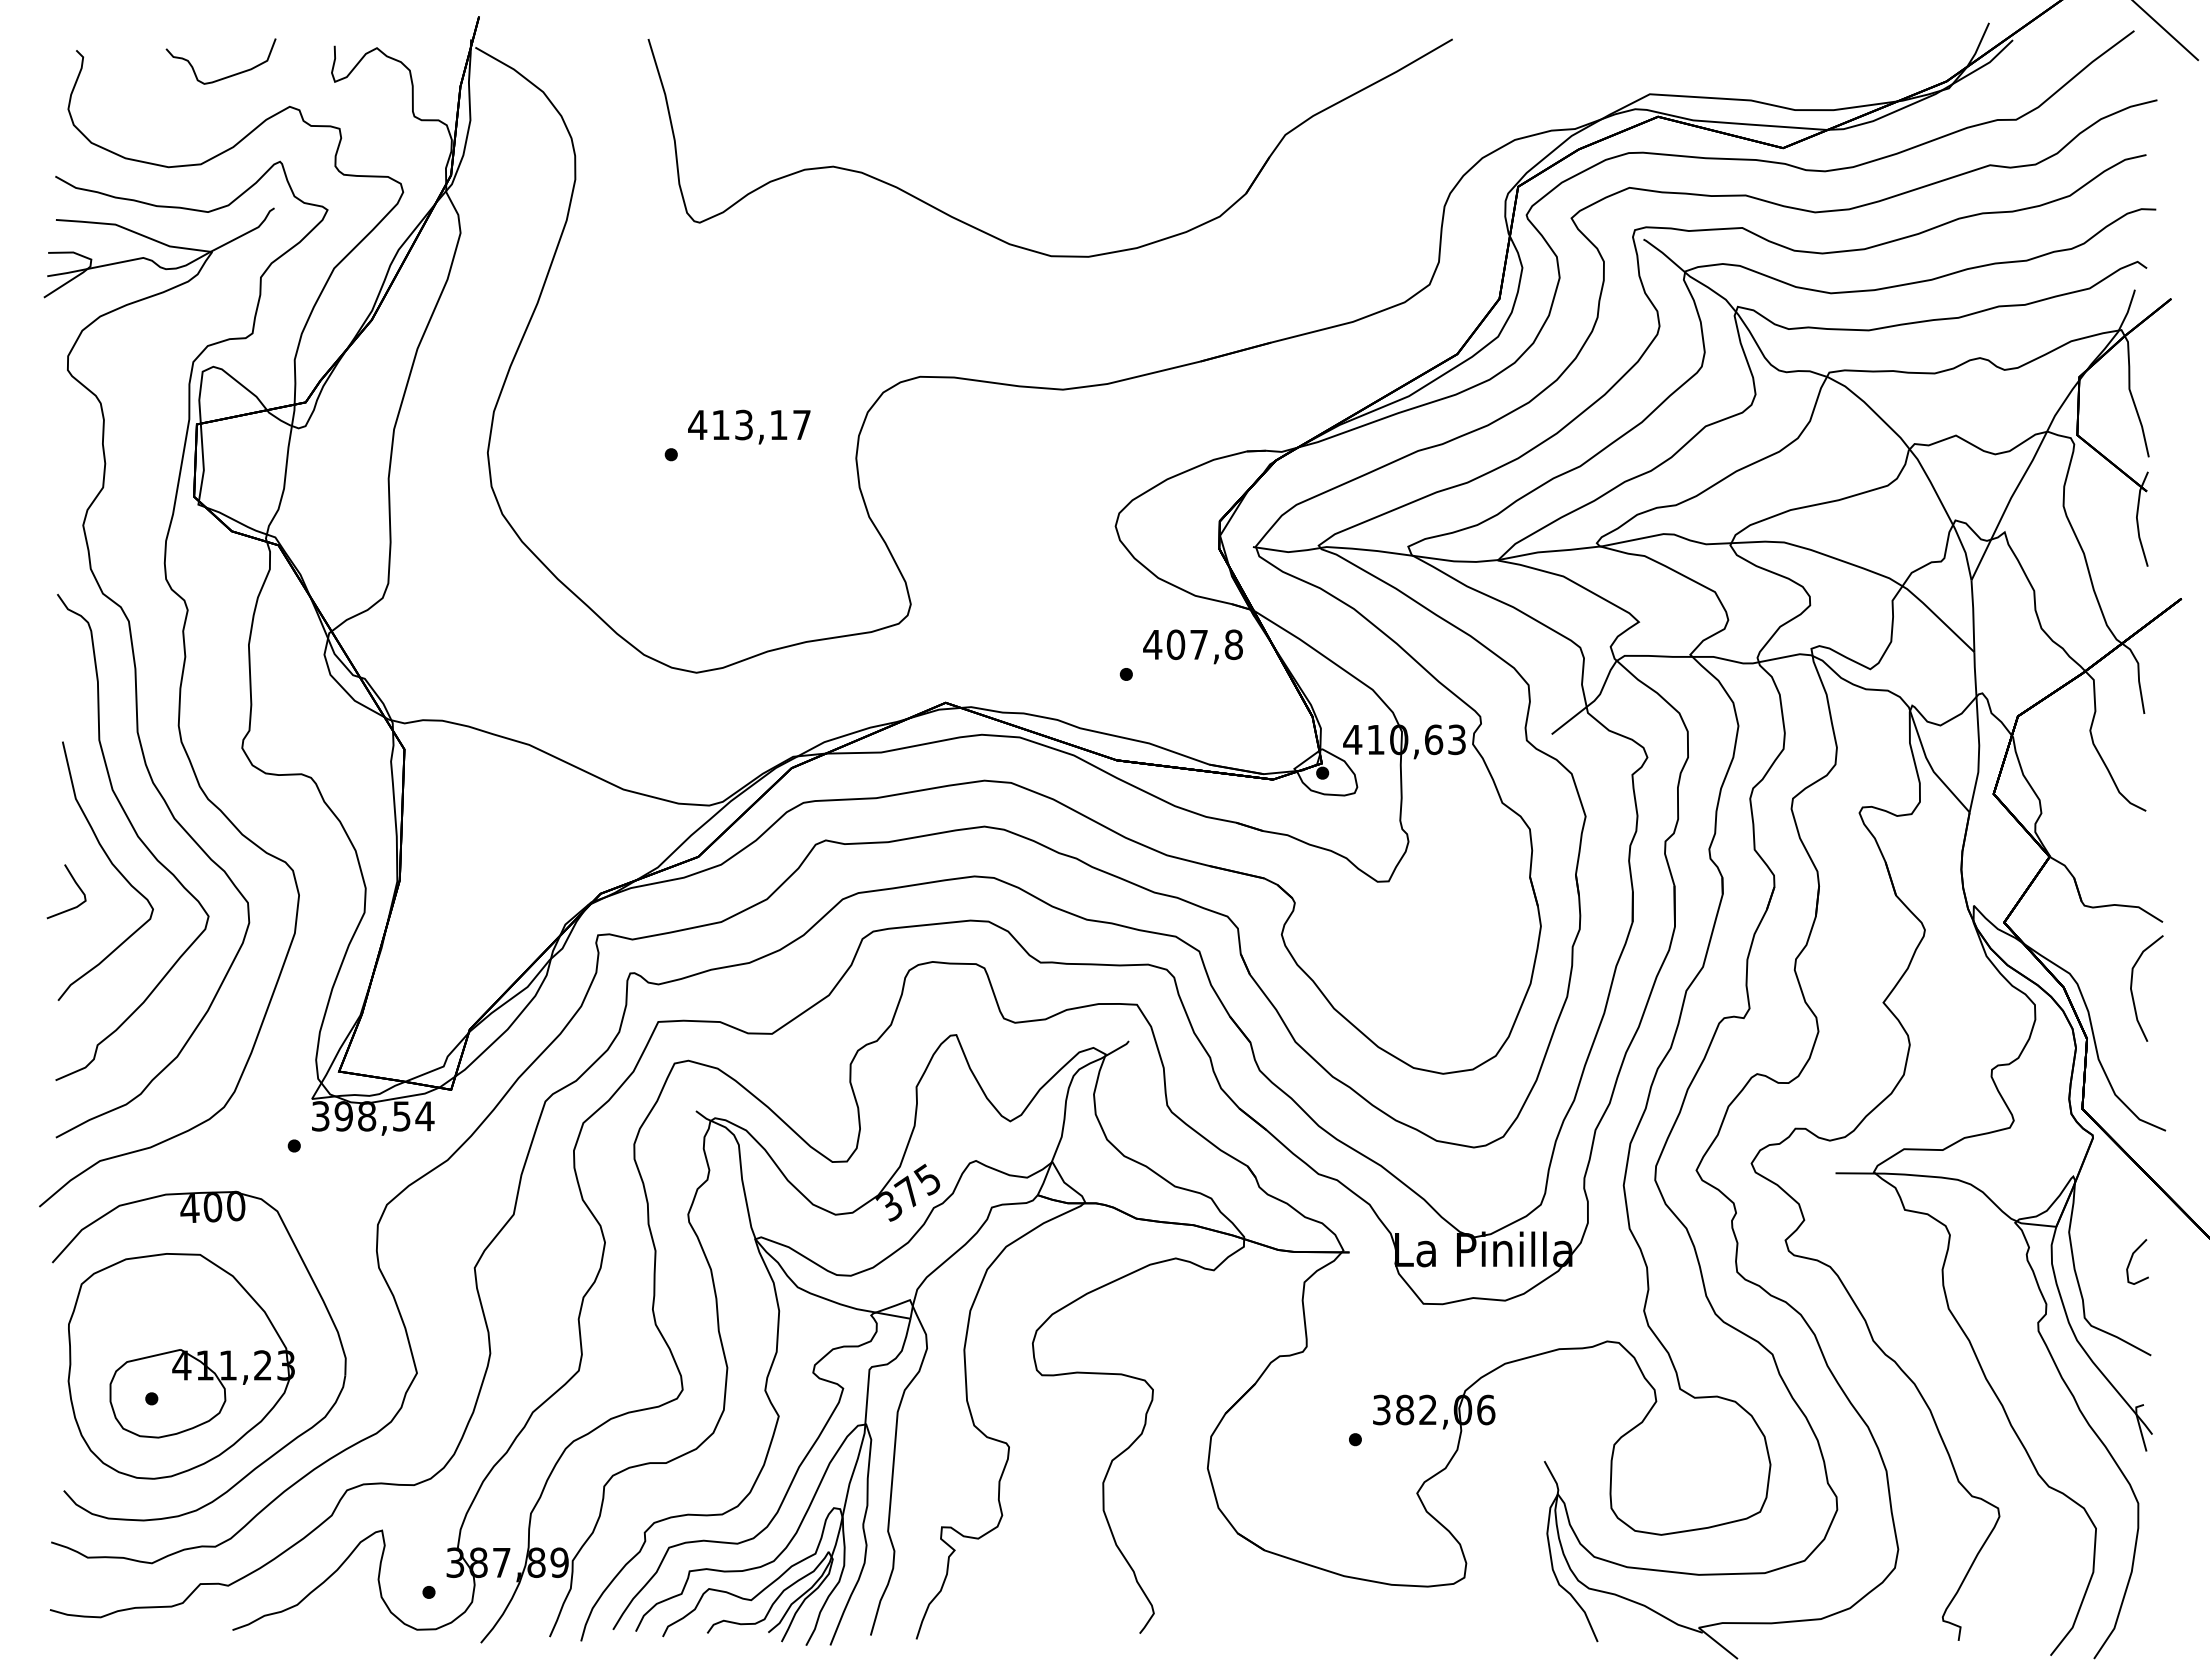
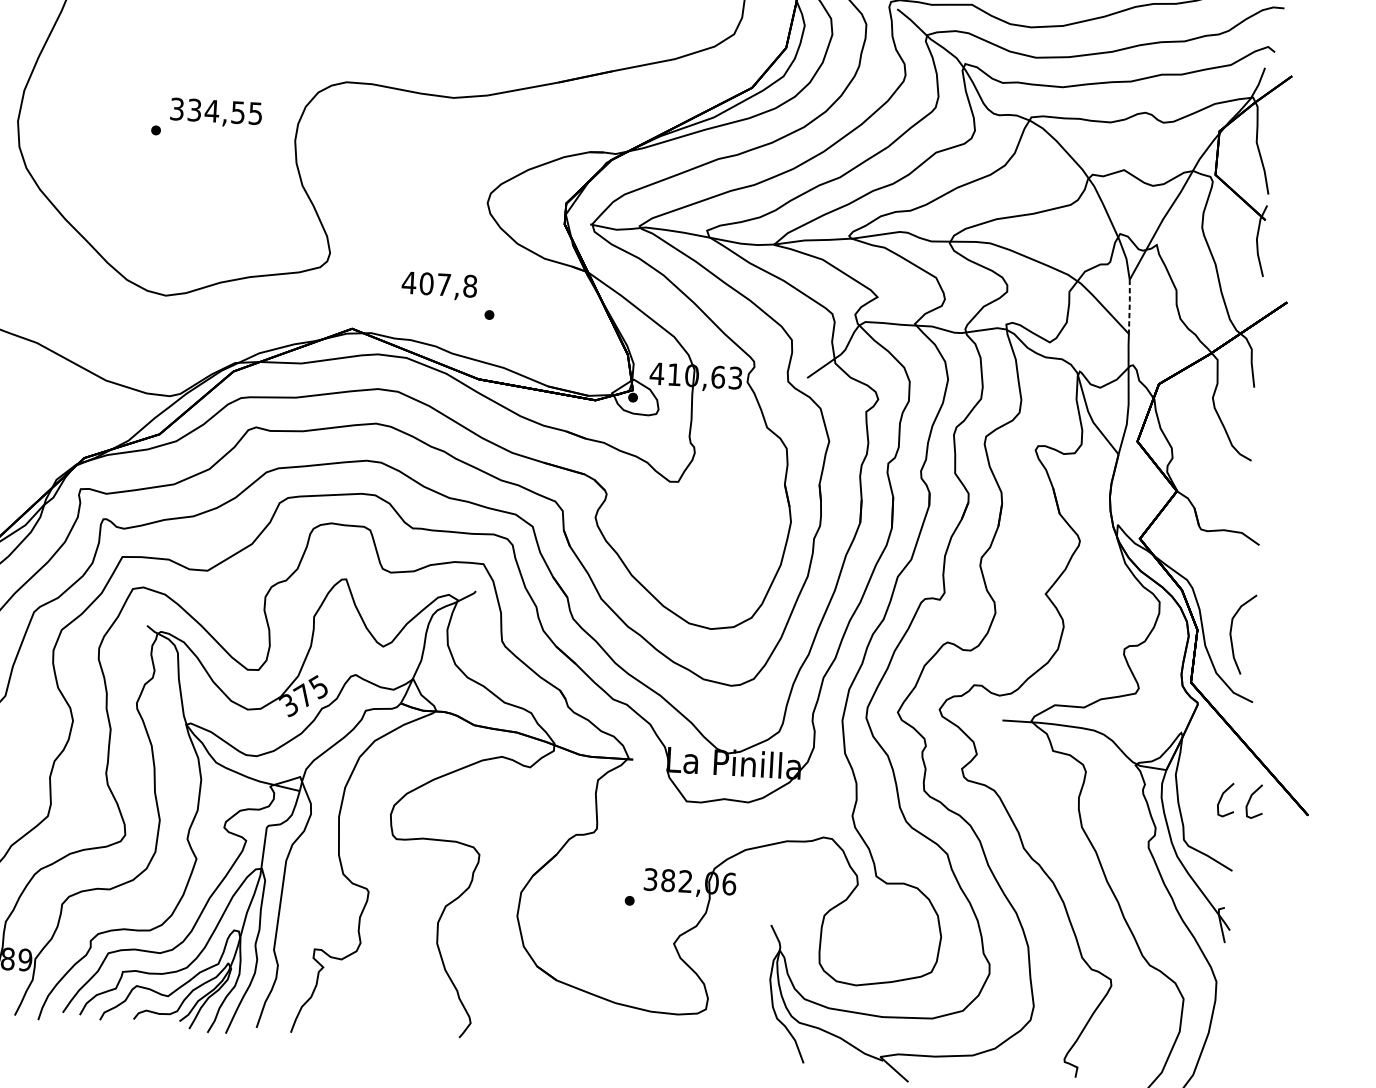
text: (749, 424) -> (216, 110), 413,17 -> 334,55
line: (1973, 615) -> (1129, 306), solid -> dashed
text: (1192, 646) -> (439, 285), moved
curve: (2132, 990) -> (1231, 635), moved
curve: (2170, 1258) -> (1251, 798), added

